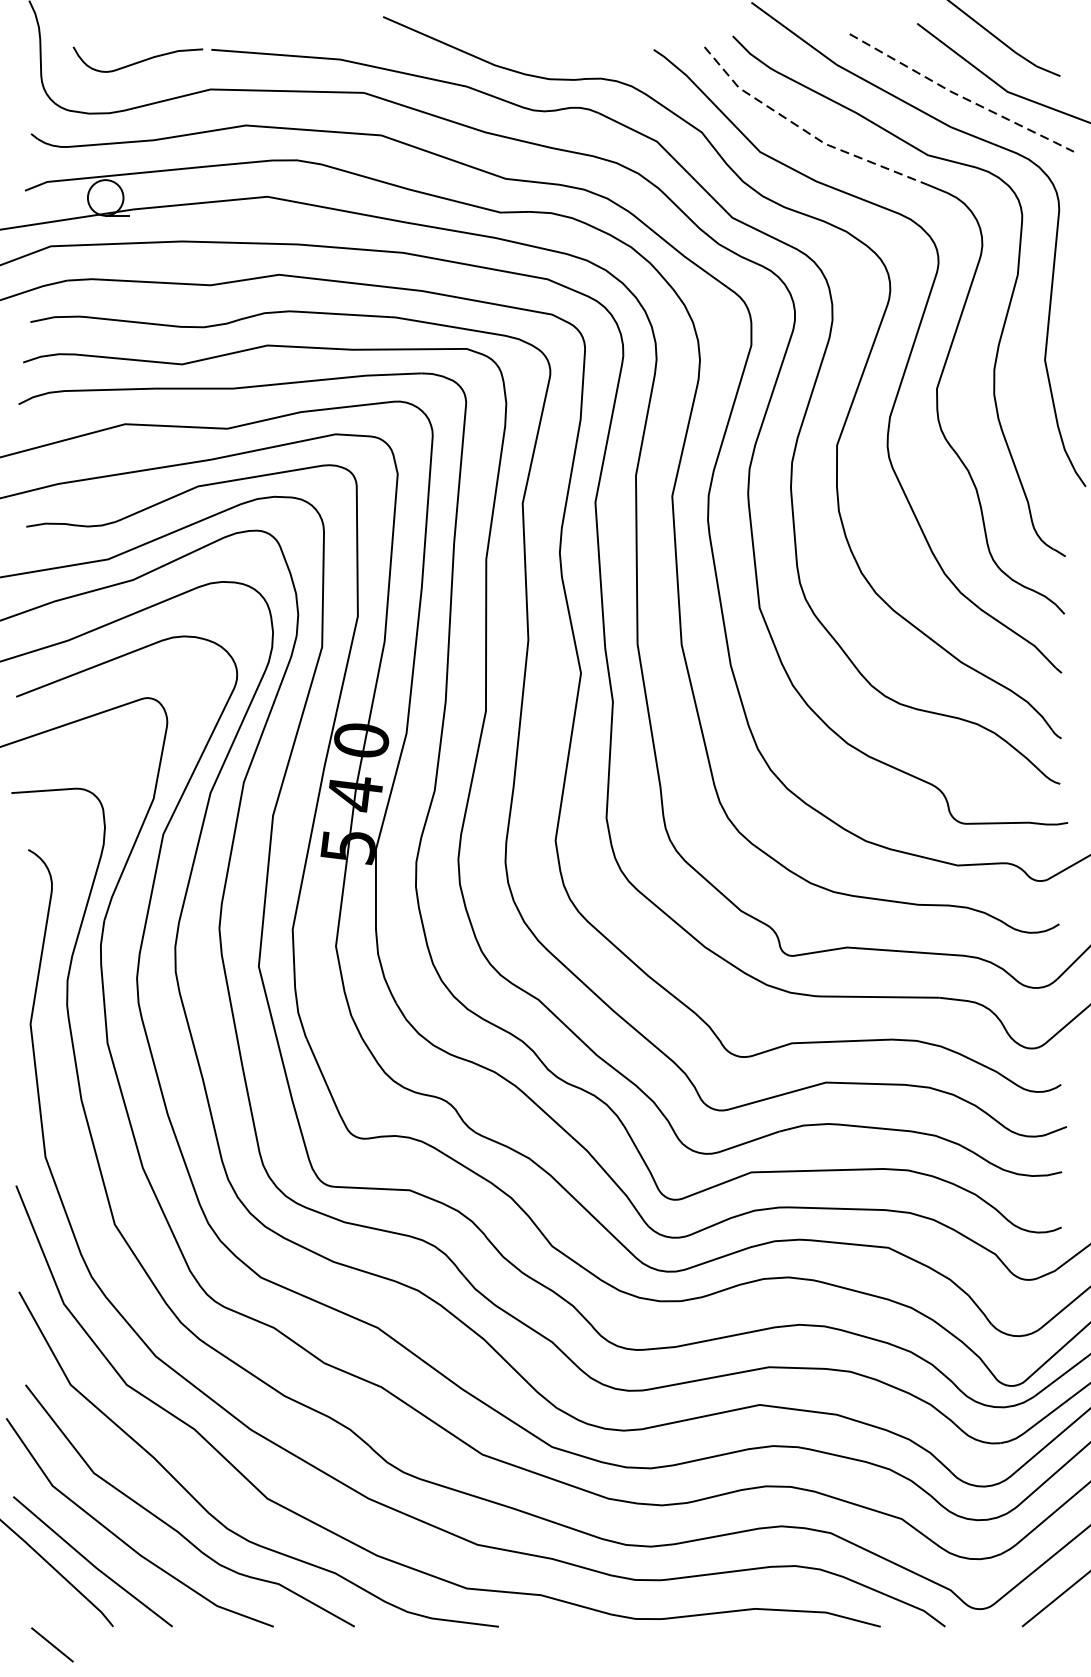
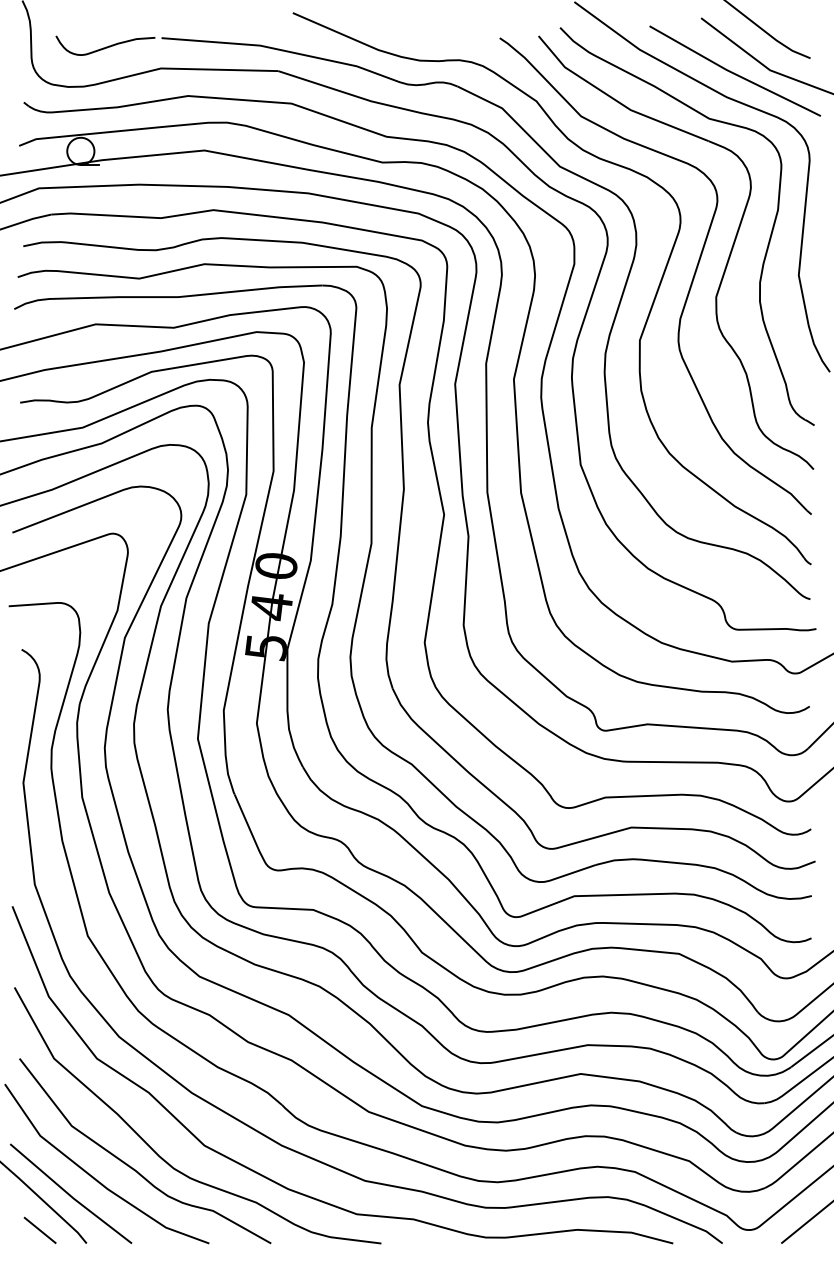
line: (960, 96) -> (734, 73), dashed -> solid
line: (805, 131) -> (615, 100), dashed -> solid
line: (51, 1643) -> (39, 1229), moved

